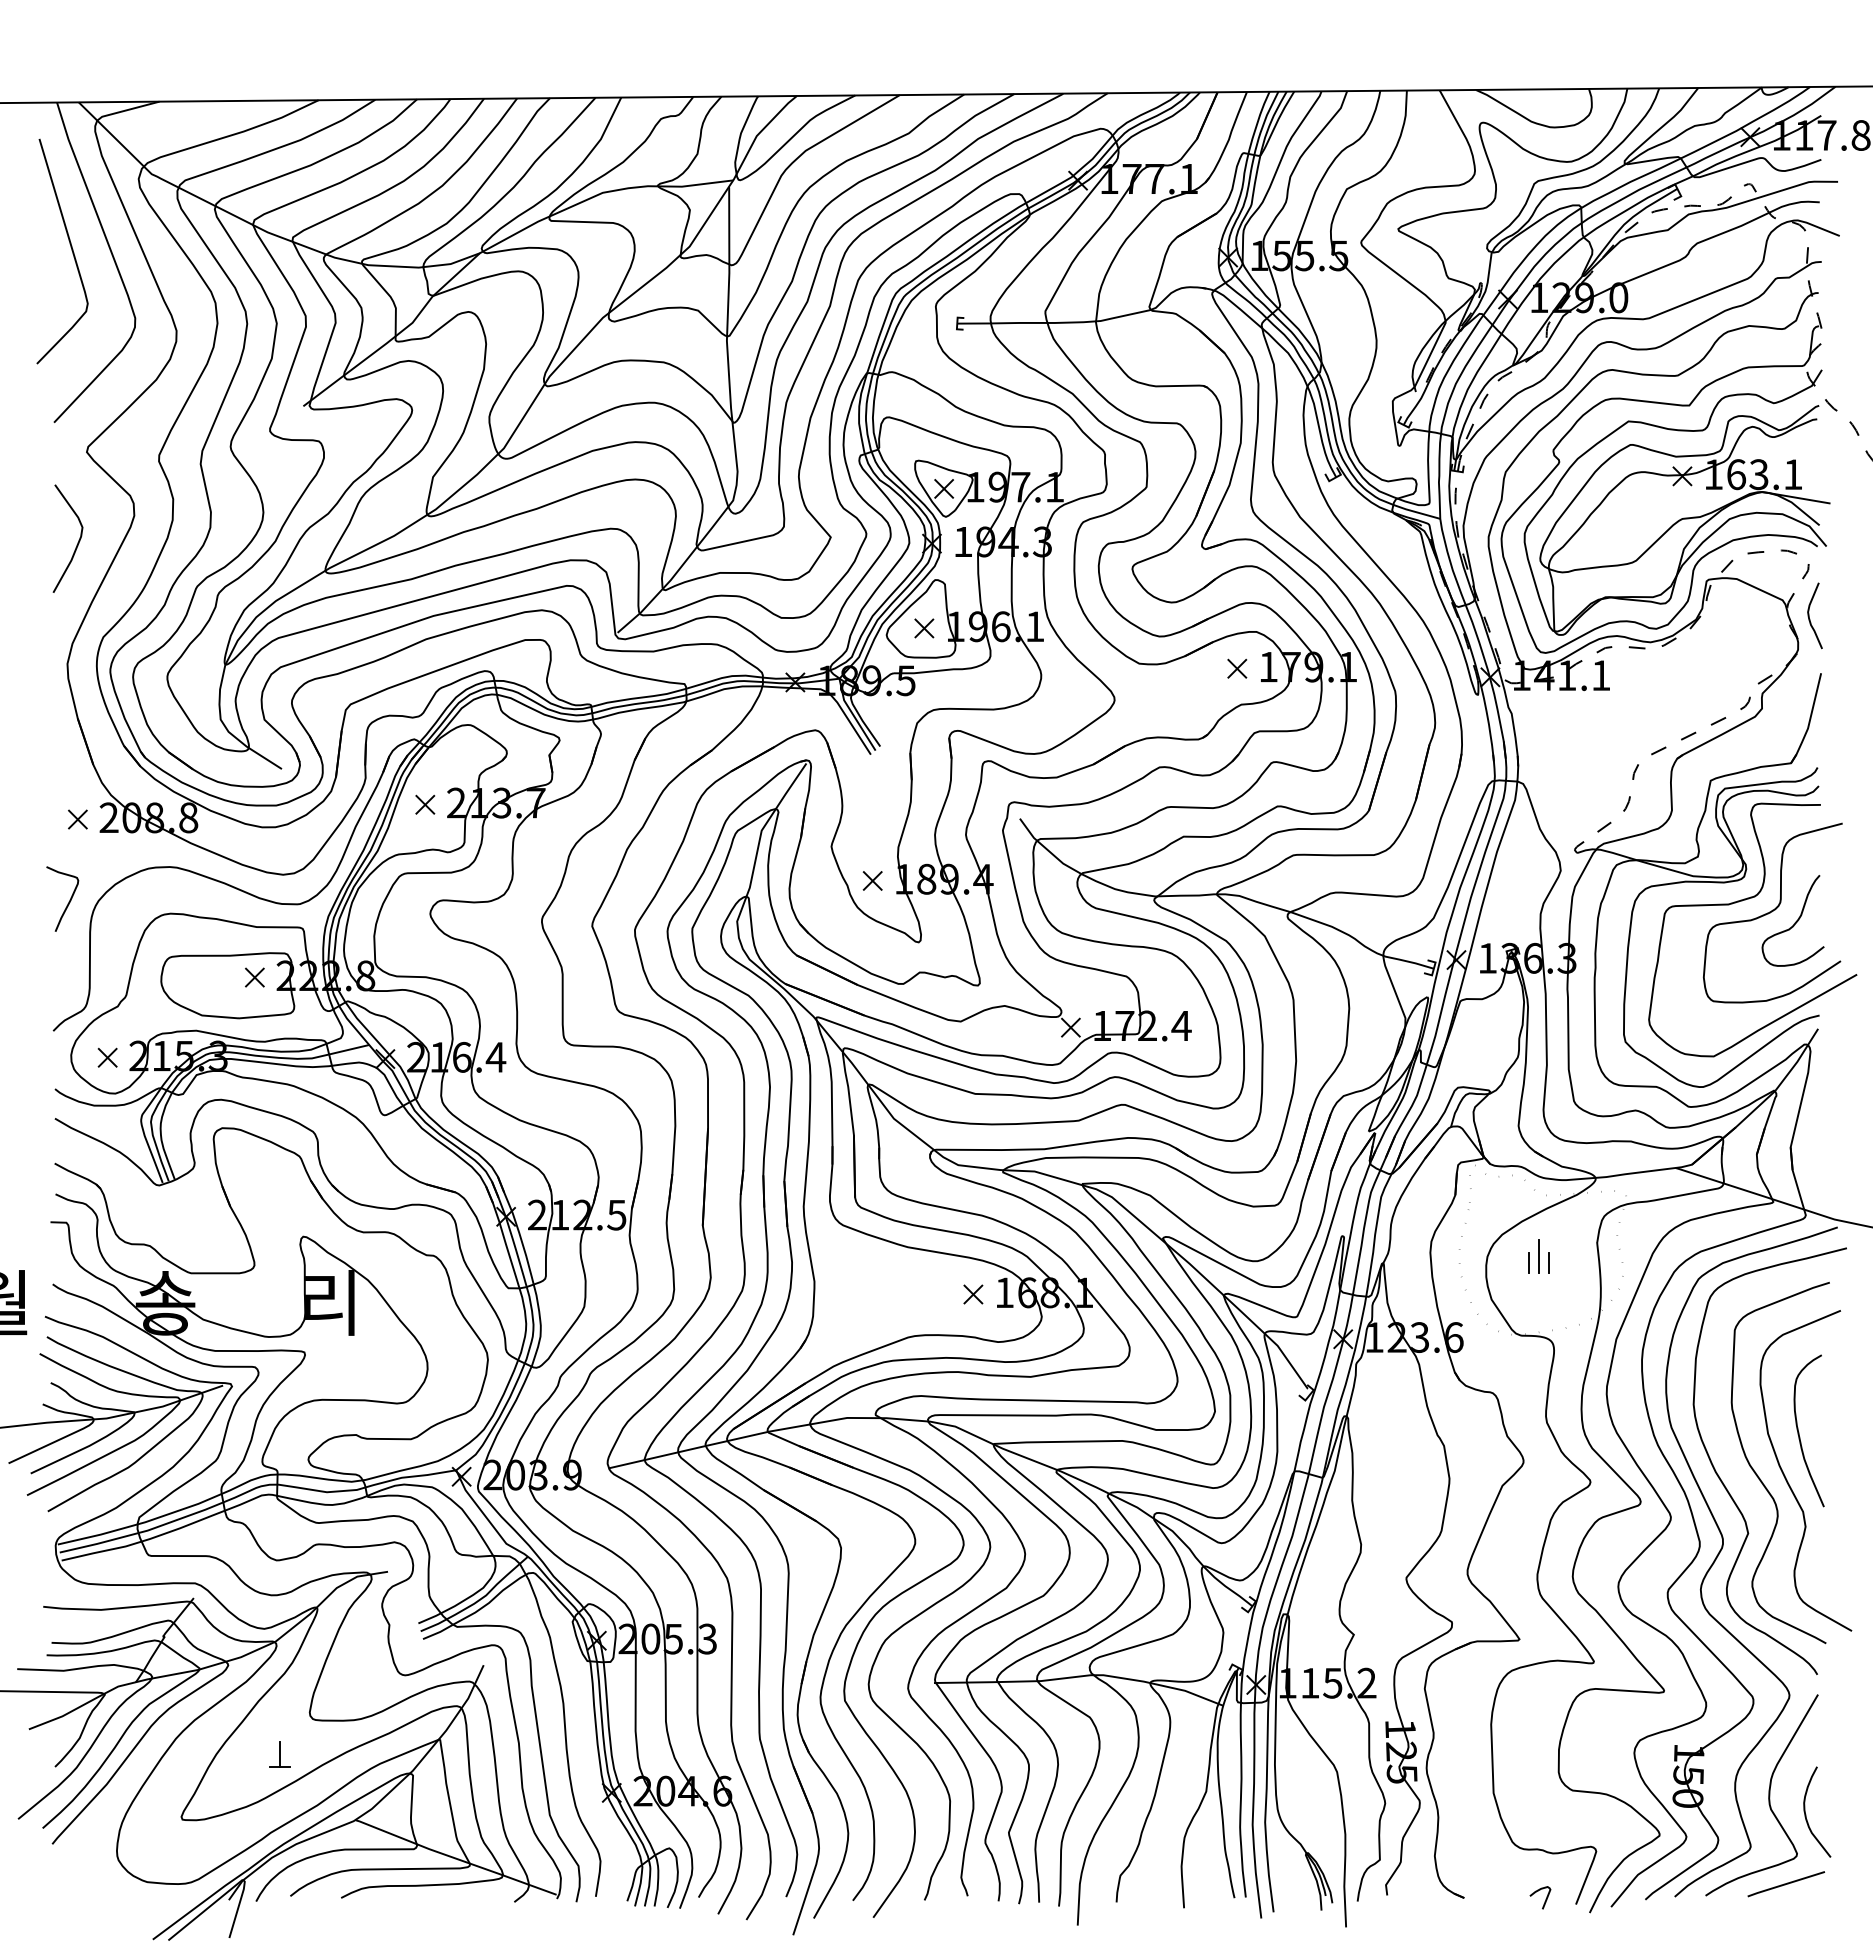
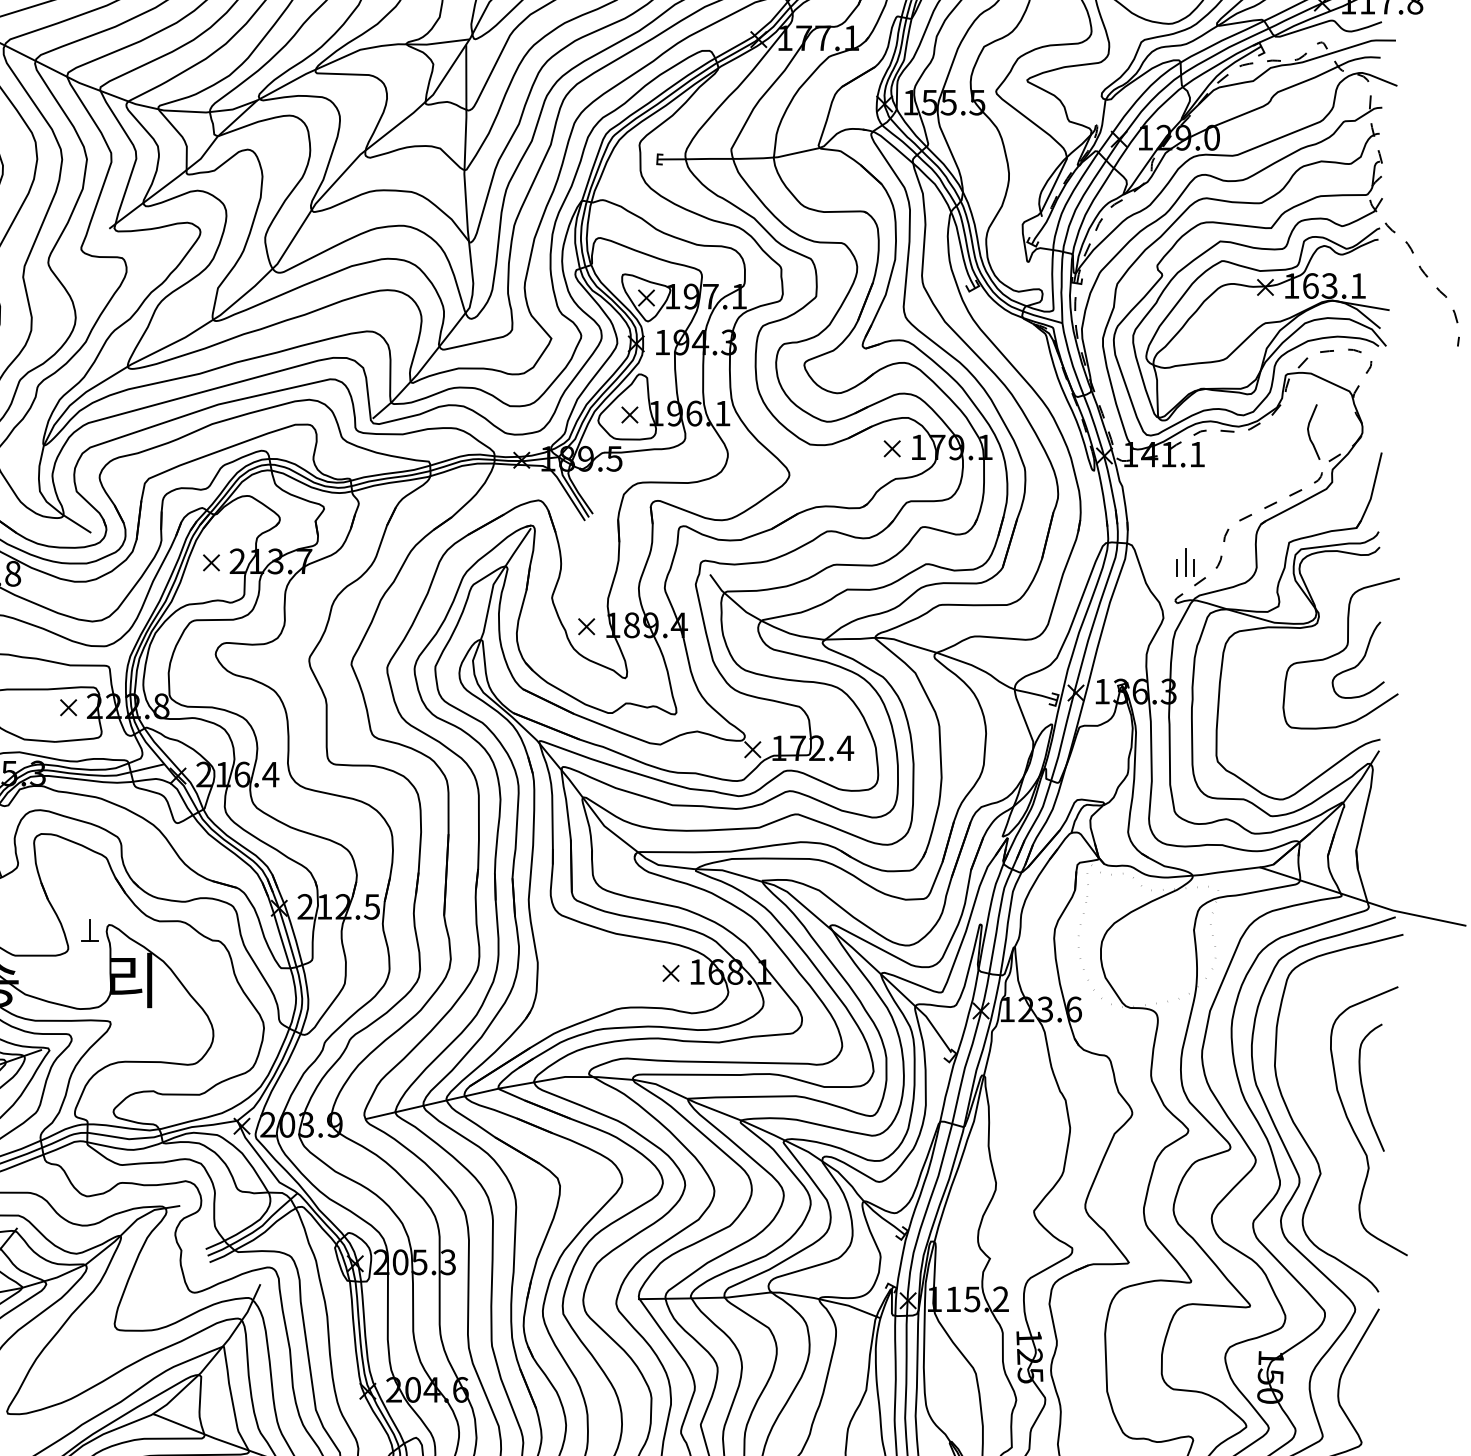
curve: (1809, 615) -> (1309, 431), moved
curve: (1742, 901) -> (1315, 643), removed
part: (1538, 1256) -> (1185, 562), moved
curve: (1758, 1475) -> (1329, 1125), removed
part: (279, 1754) -> (89, 929), moved
curve: (1806, 1814) -> (1369, 1409), removed

